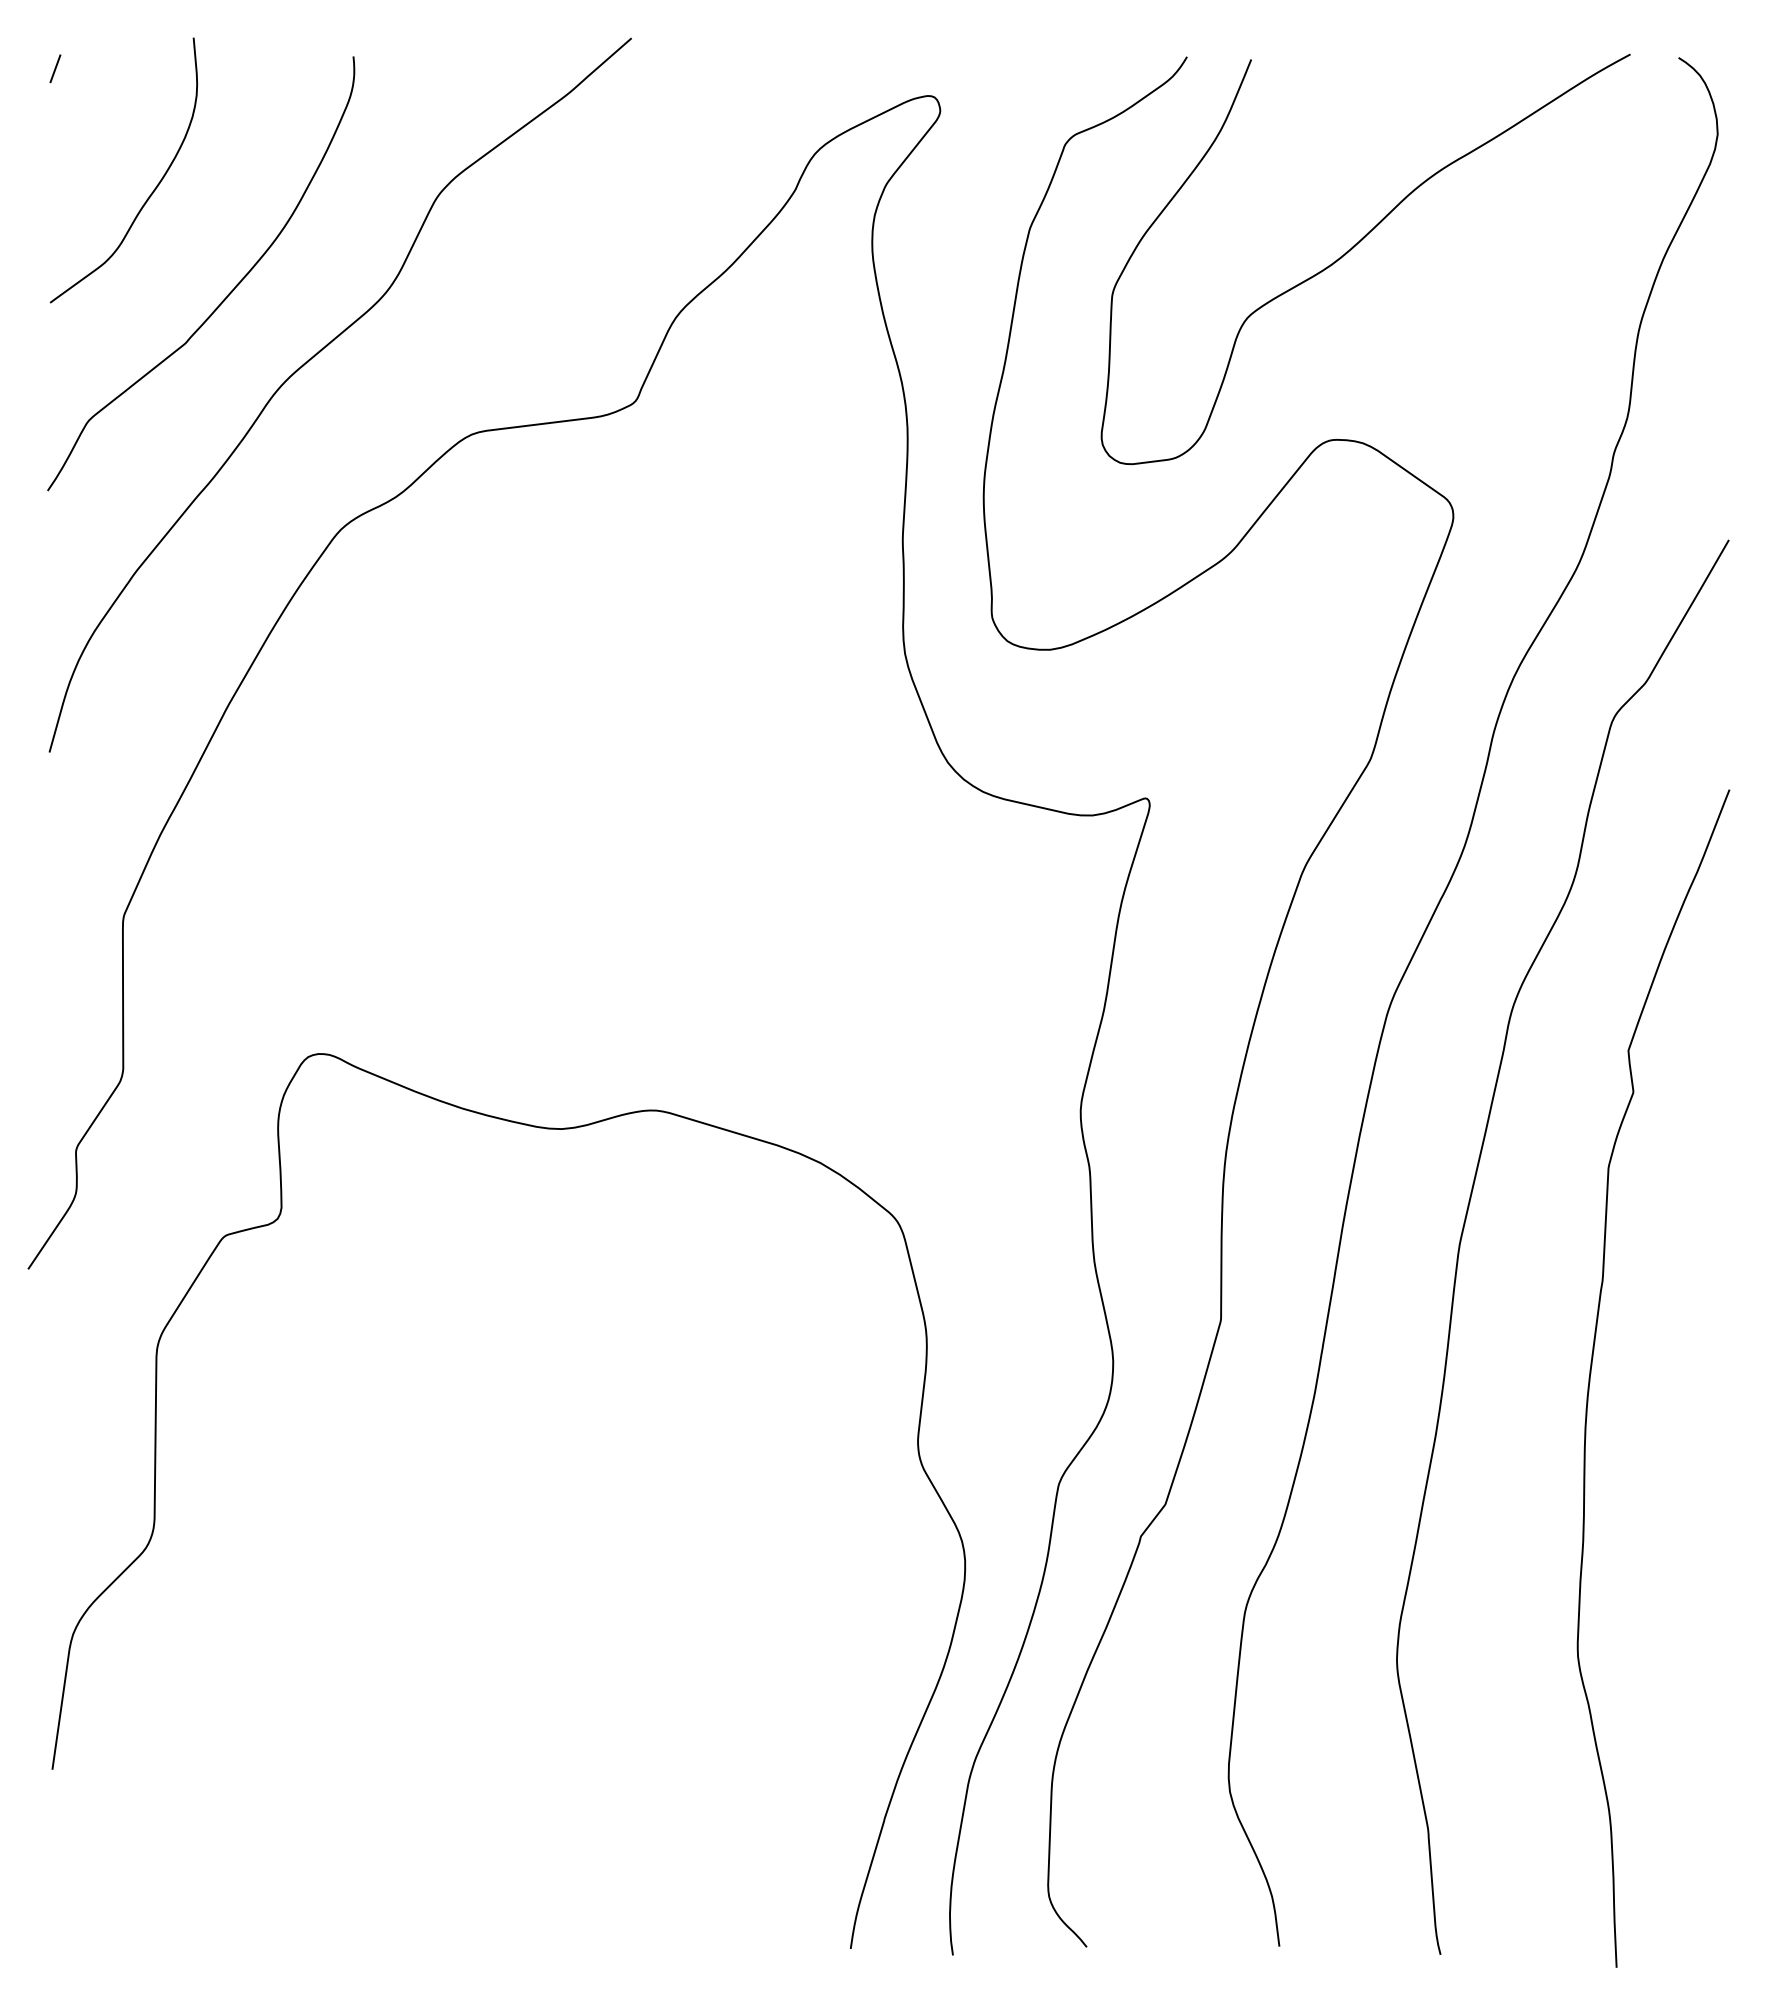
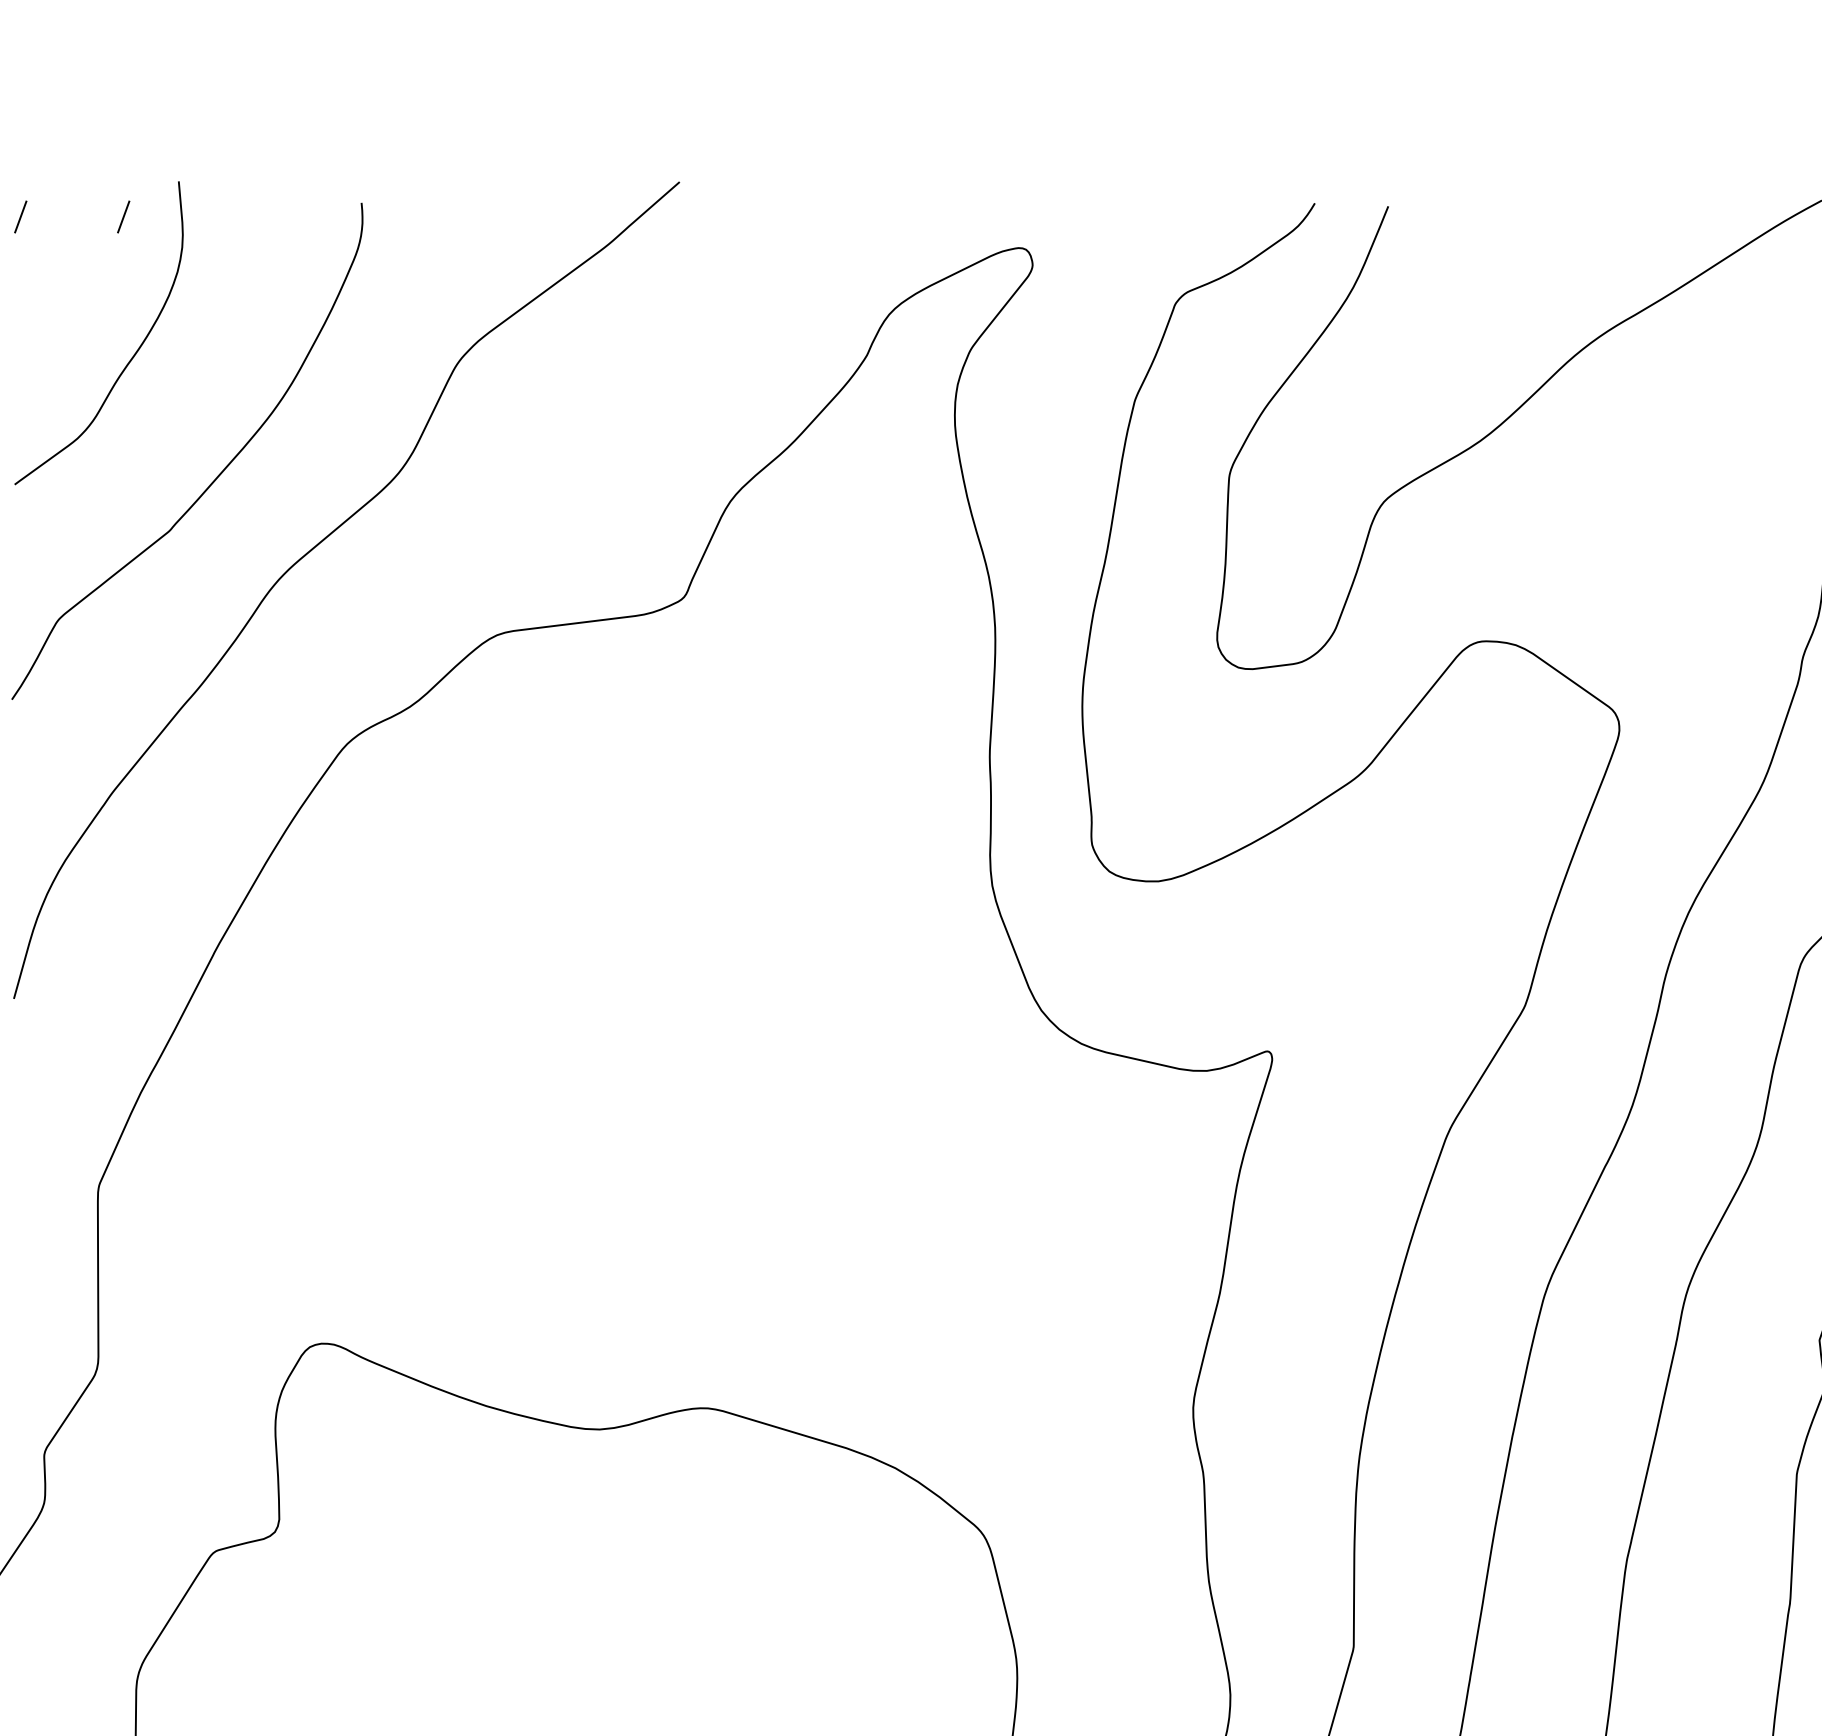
line: (145, 68) -> (123, 216), added

